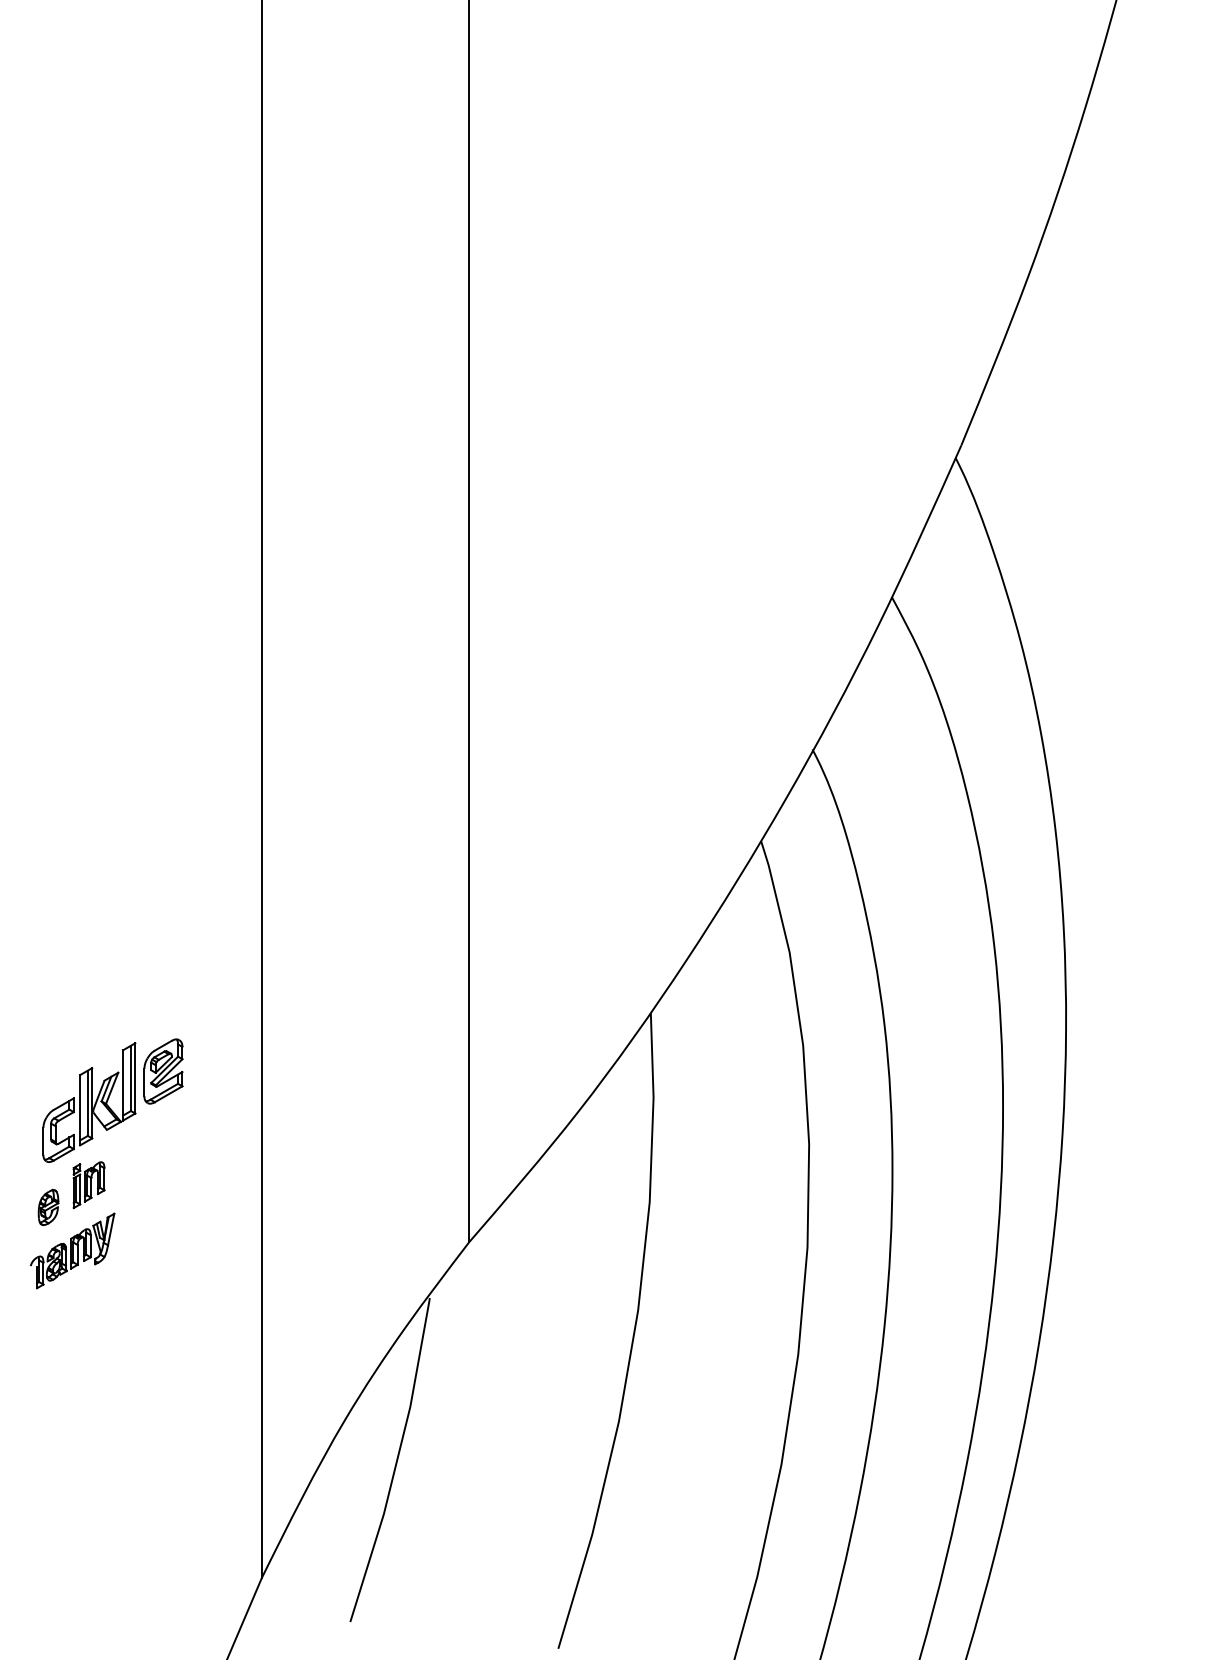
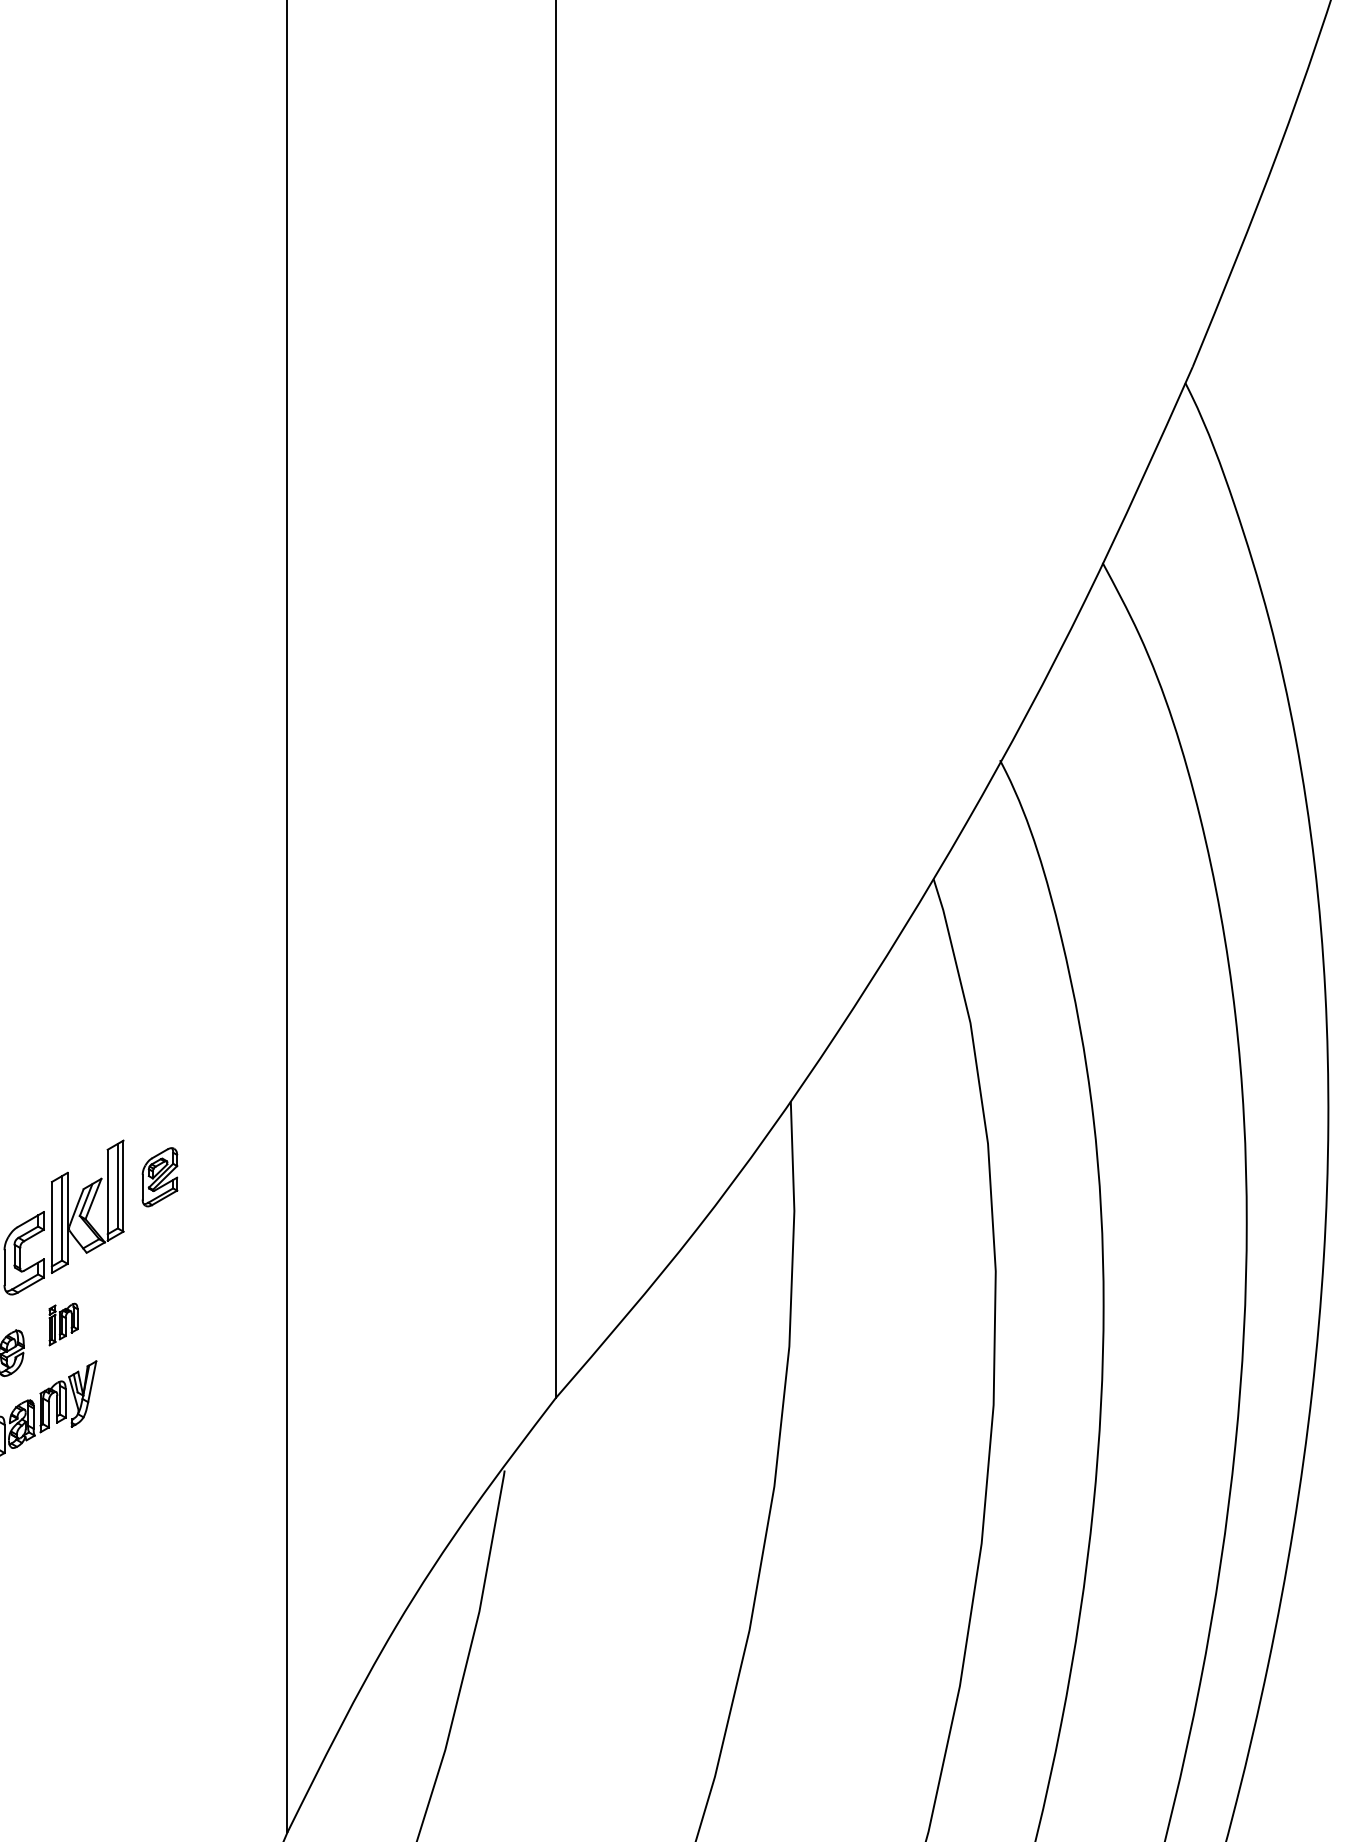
part: (163, 1071) -> (159, 1177), size x0.7
part: (88, 1185) -> (62, 1324), size x0.7

